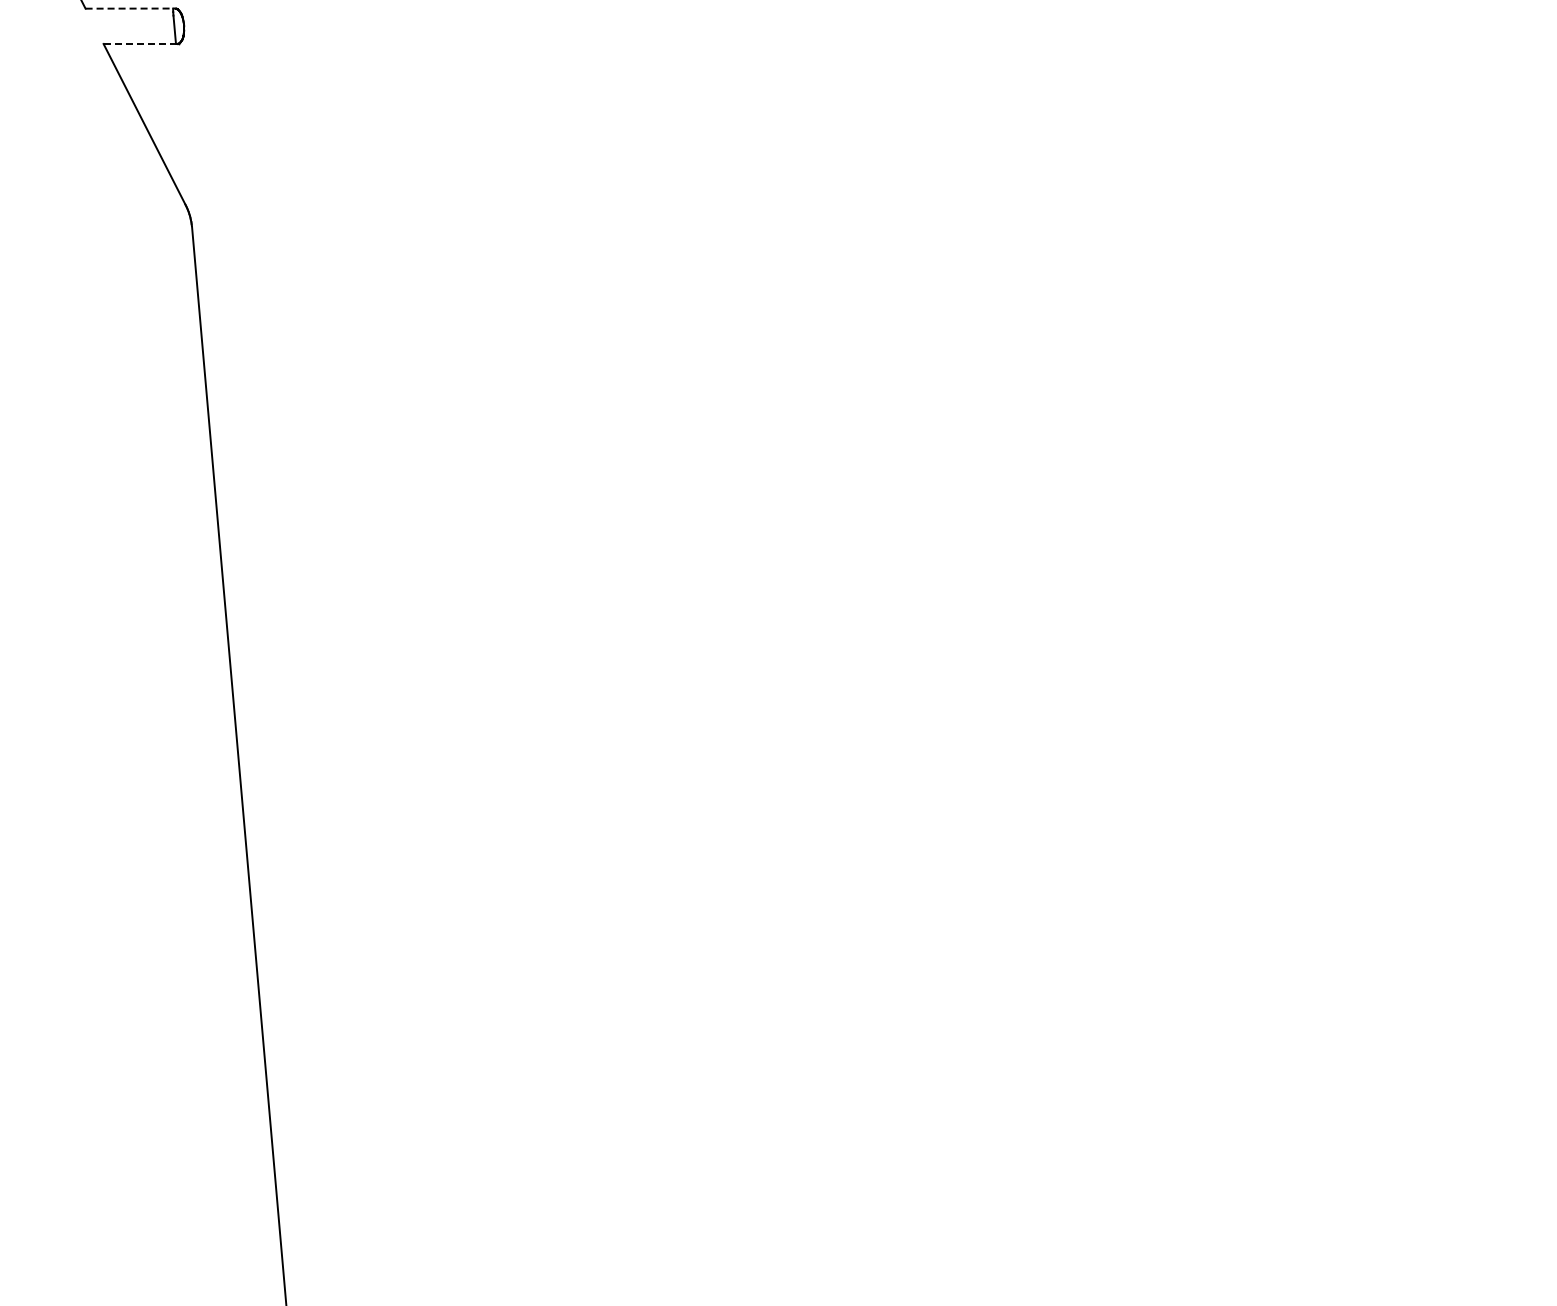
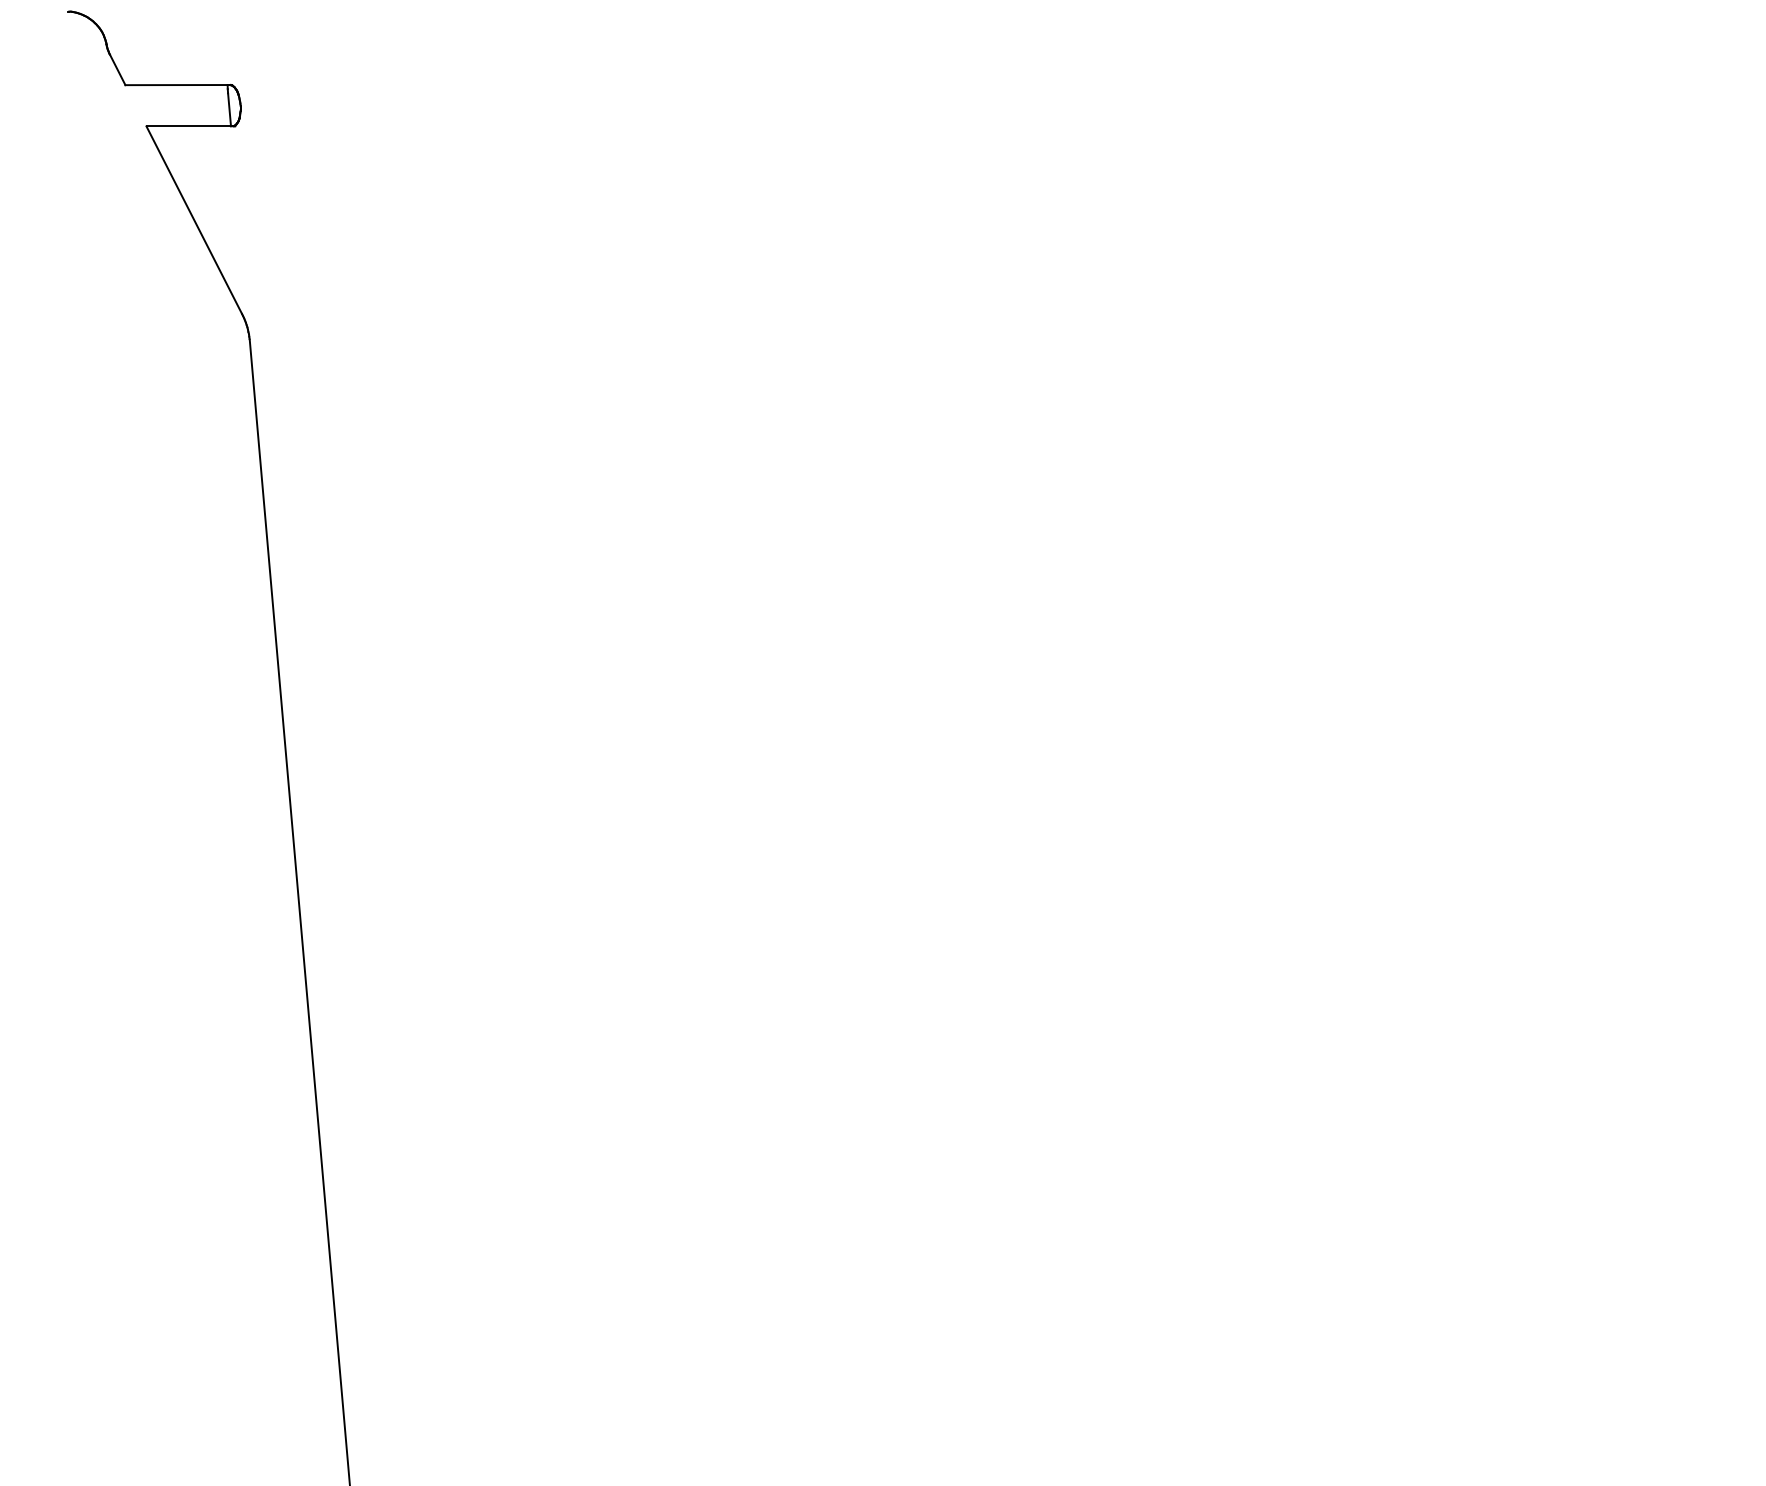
line: (130, 8) -> (177, 84), dashed -> solid
line: (140, 43) -> (189, 125), dashed -> solid

